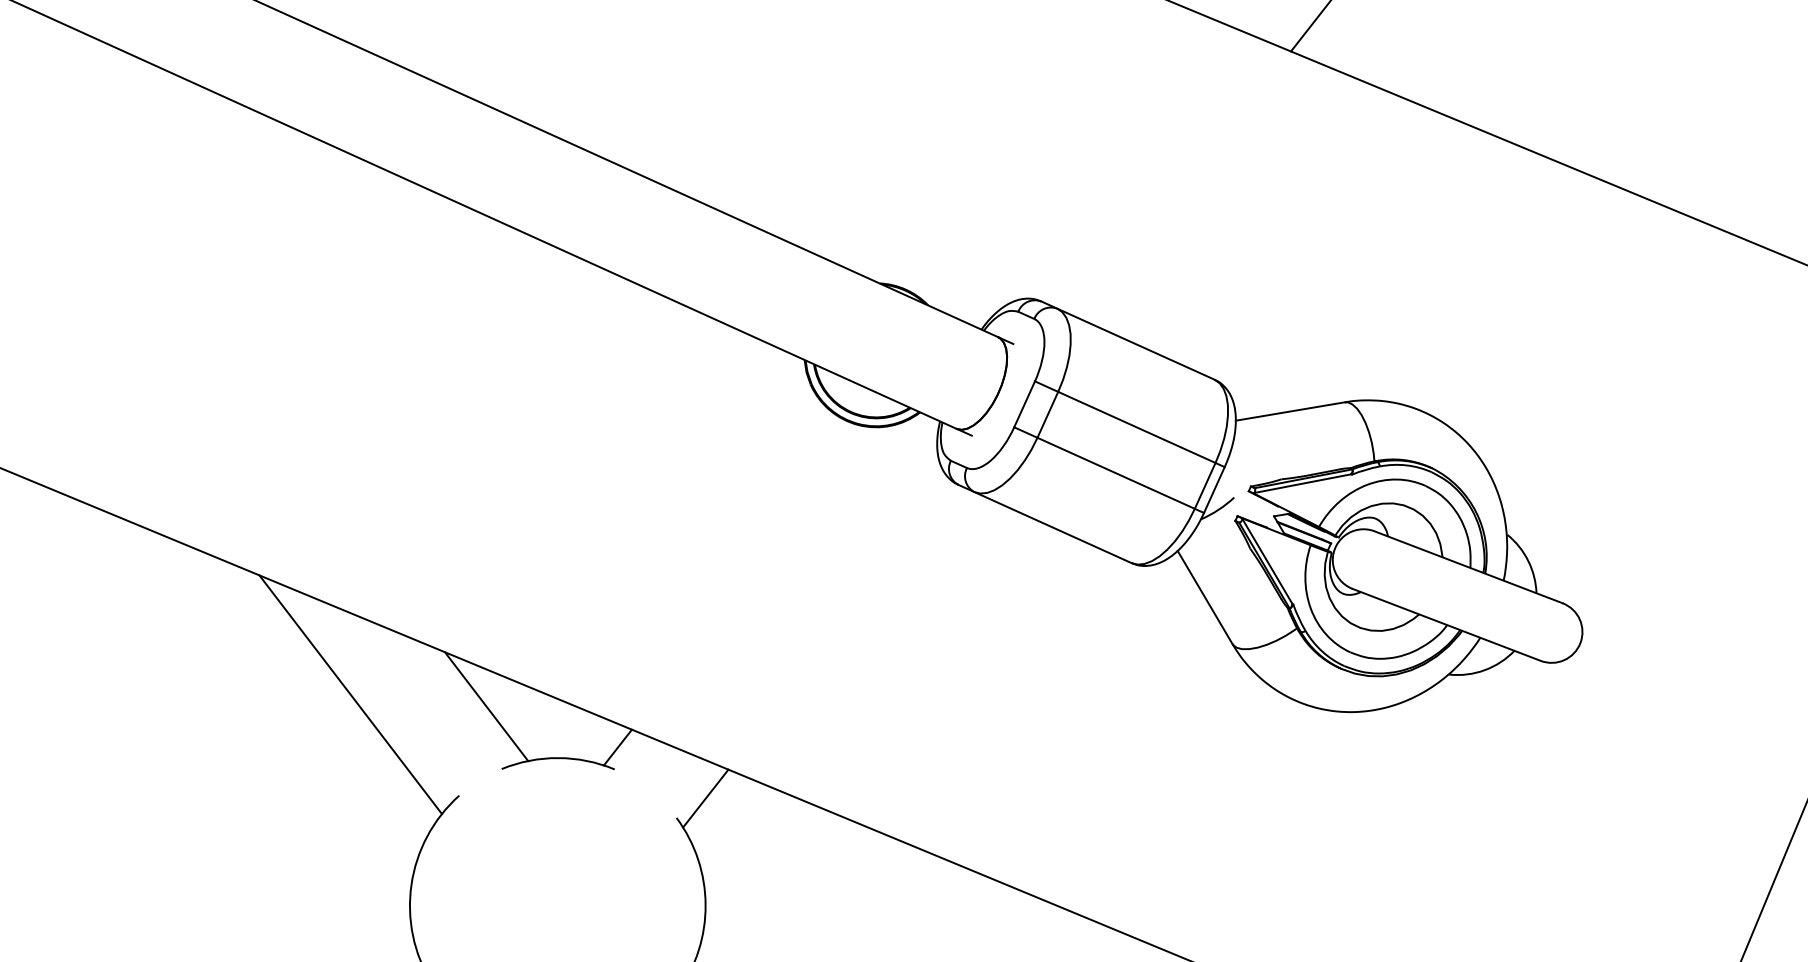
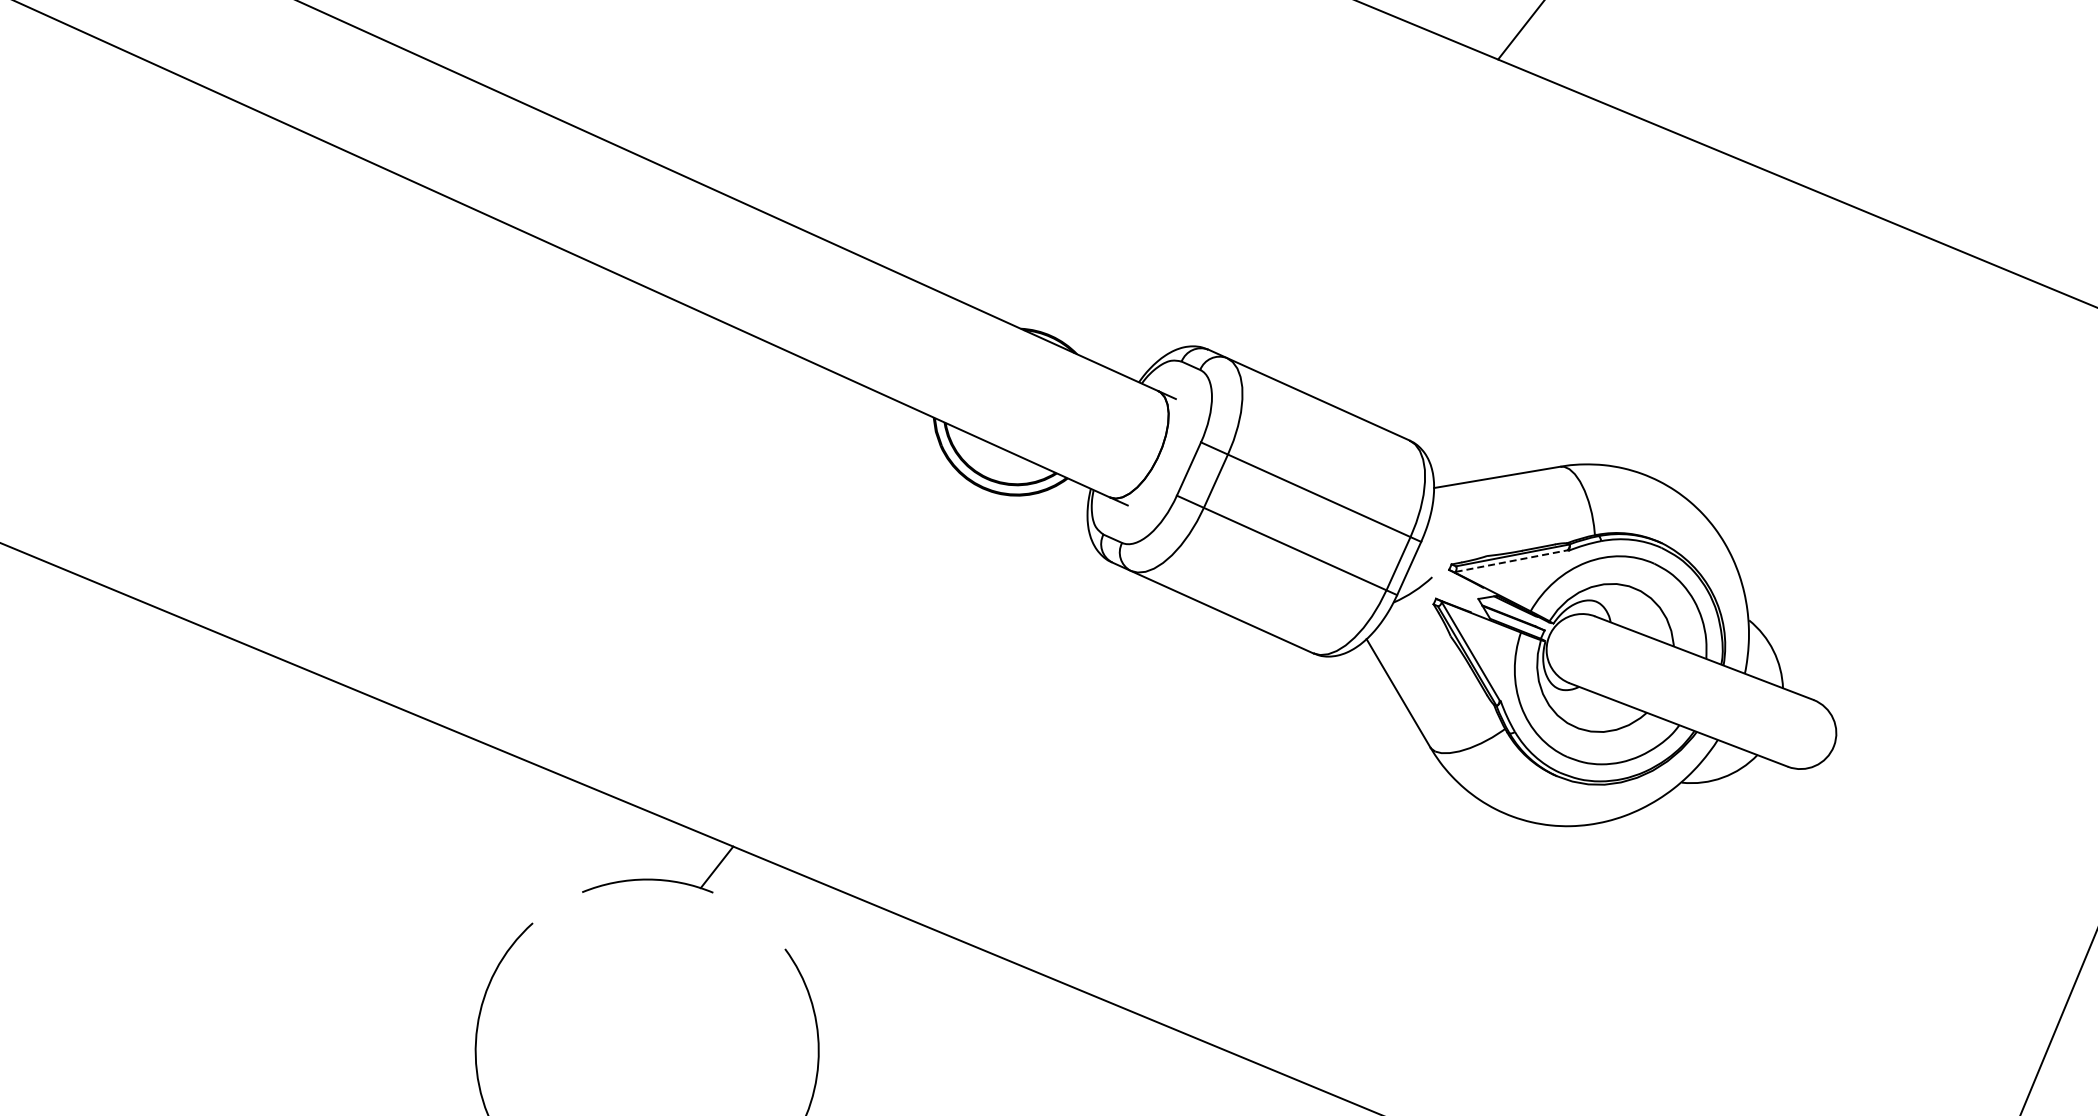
line: (1303, 484) -> (1512, 561), solid -> dashed
line: (350, 694) -> (406, 805), removed
line: (486, 706) -> (564, 819), removed
line: (705, 798) -> (818, 926), removed

